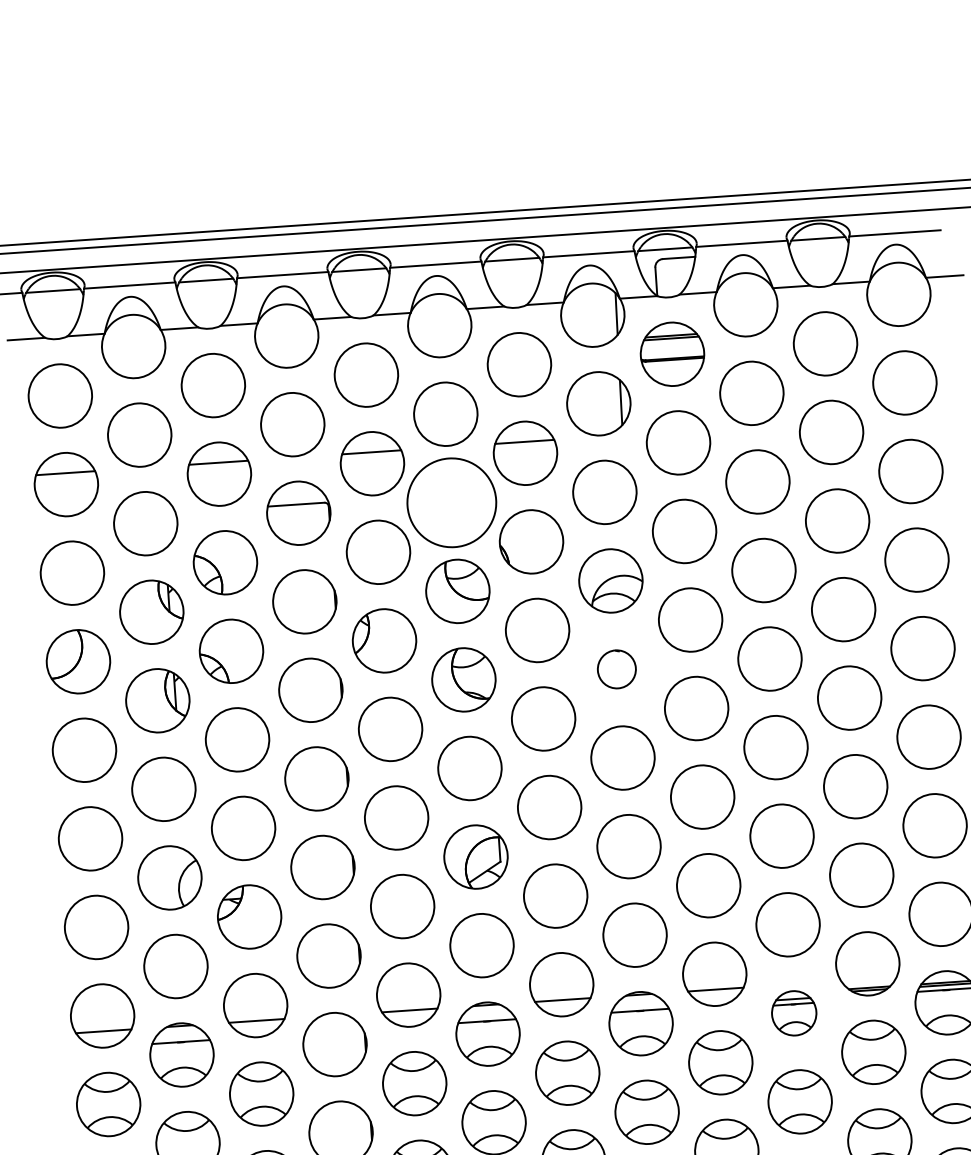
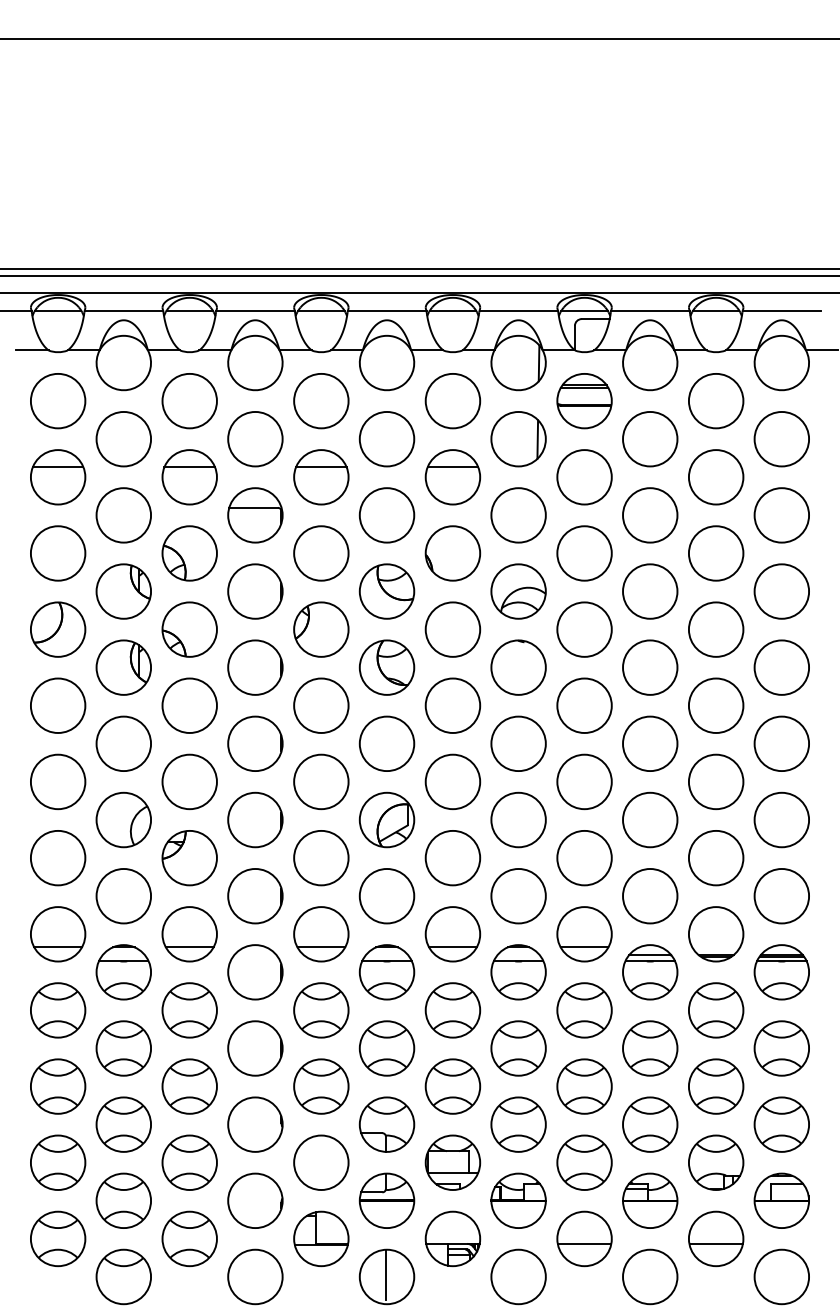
circle: (451, 503) -> (386, 515), size x0.71
circle: (616, 669) -> (518, 667), size x1.67
part: (794, 1013) -> (650, 972), size x1.43

